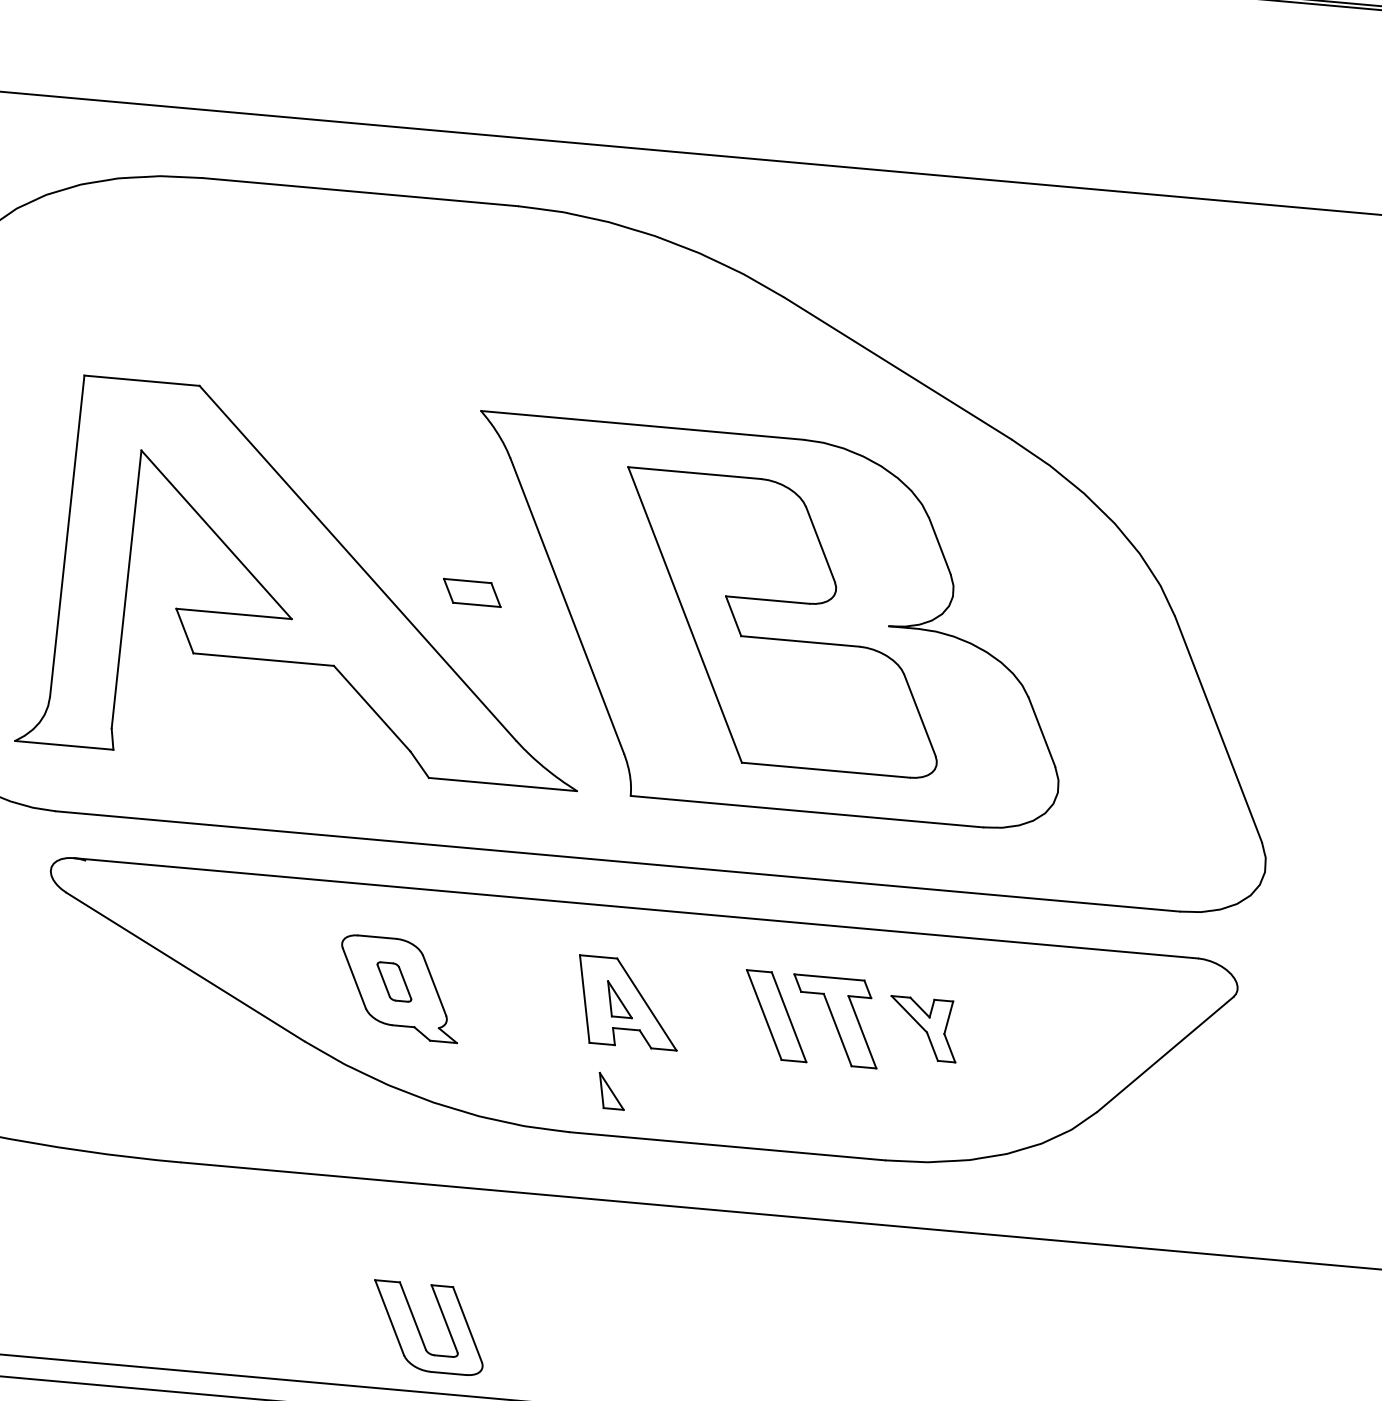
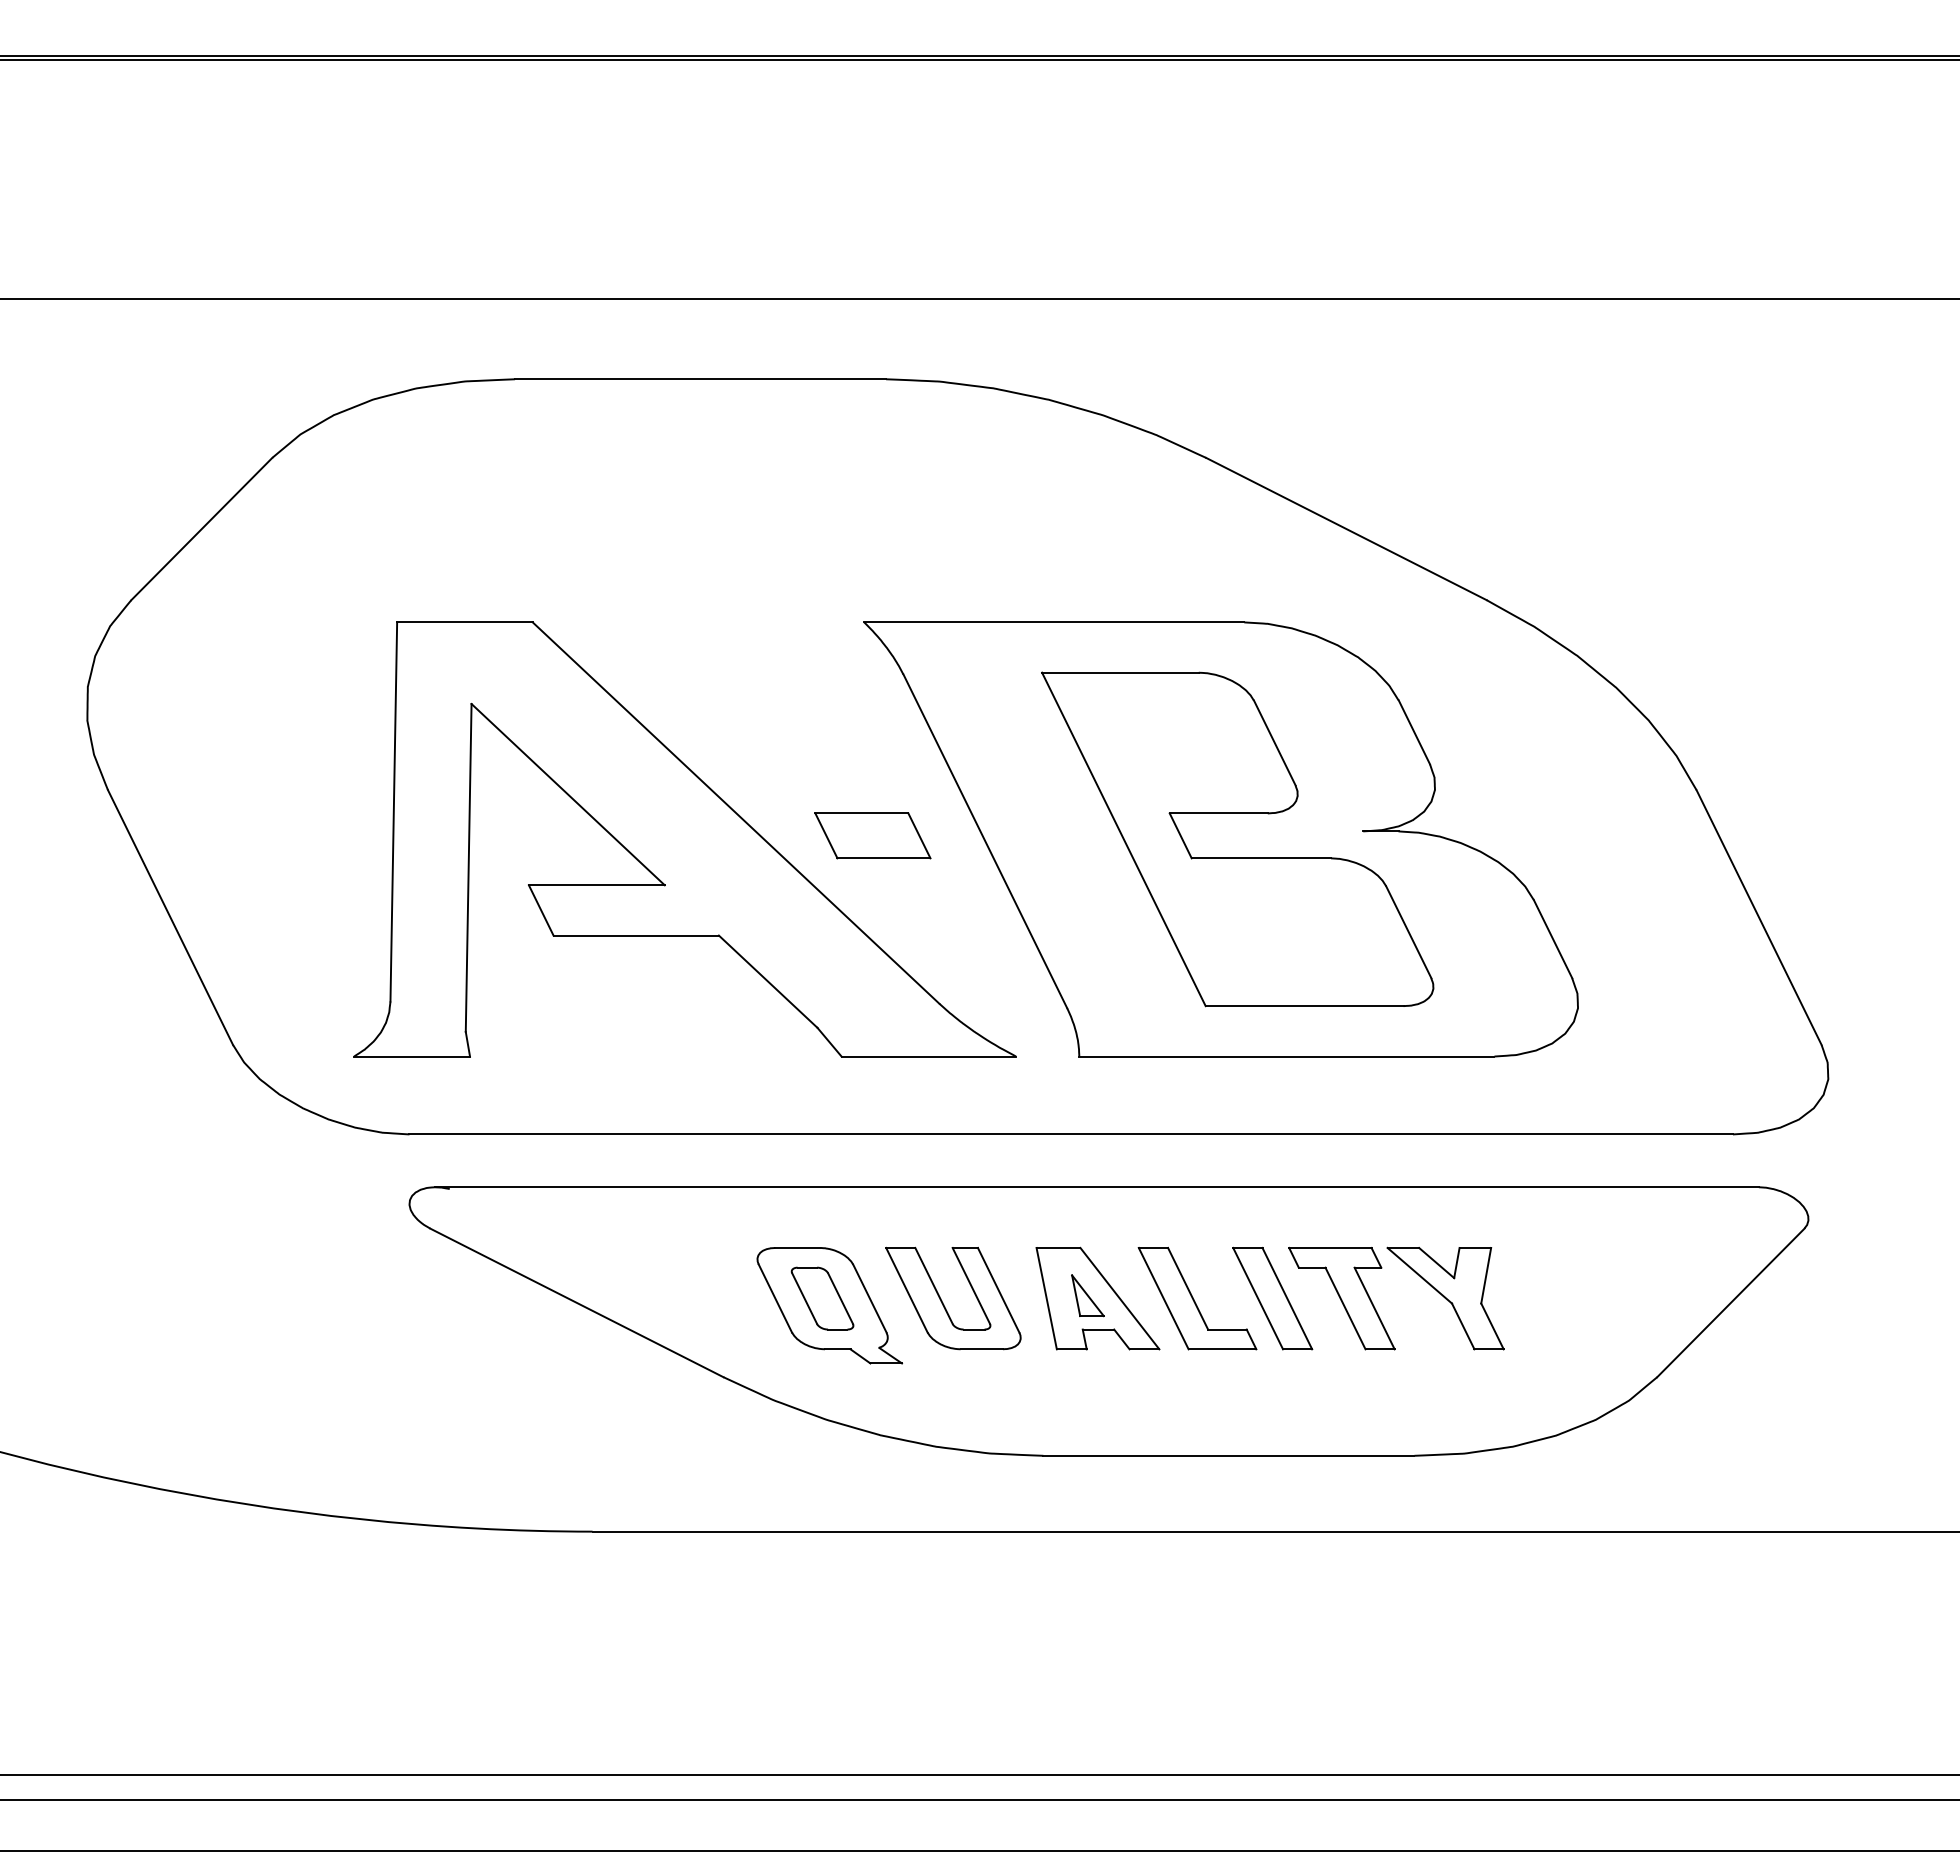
part: (471, 592) -> (872, 835), size x1.67
part: (394, 981) -> (822, 1298), size x1.43
part: (712, 1010) -> (1197, 1298), added
part: (923, 1029) -> (1445, 1298), size x1.43
part: (611, 1091) -> (1087, 1403), removed
part: (419, 1330) -> (943, 1302), moved

